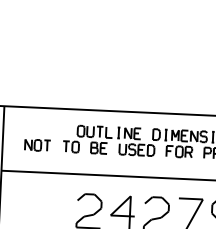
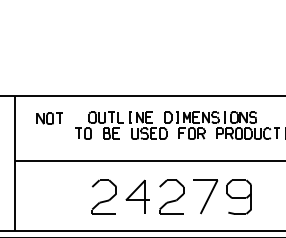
part: (37, 145) -> (49, 118), moved

